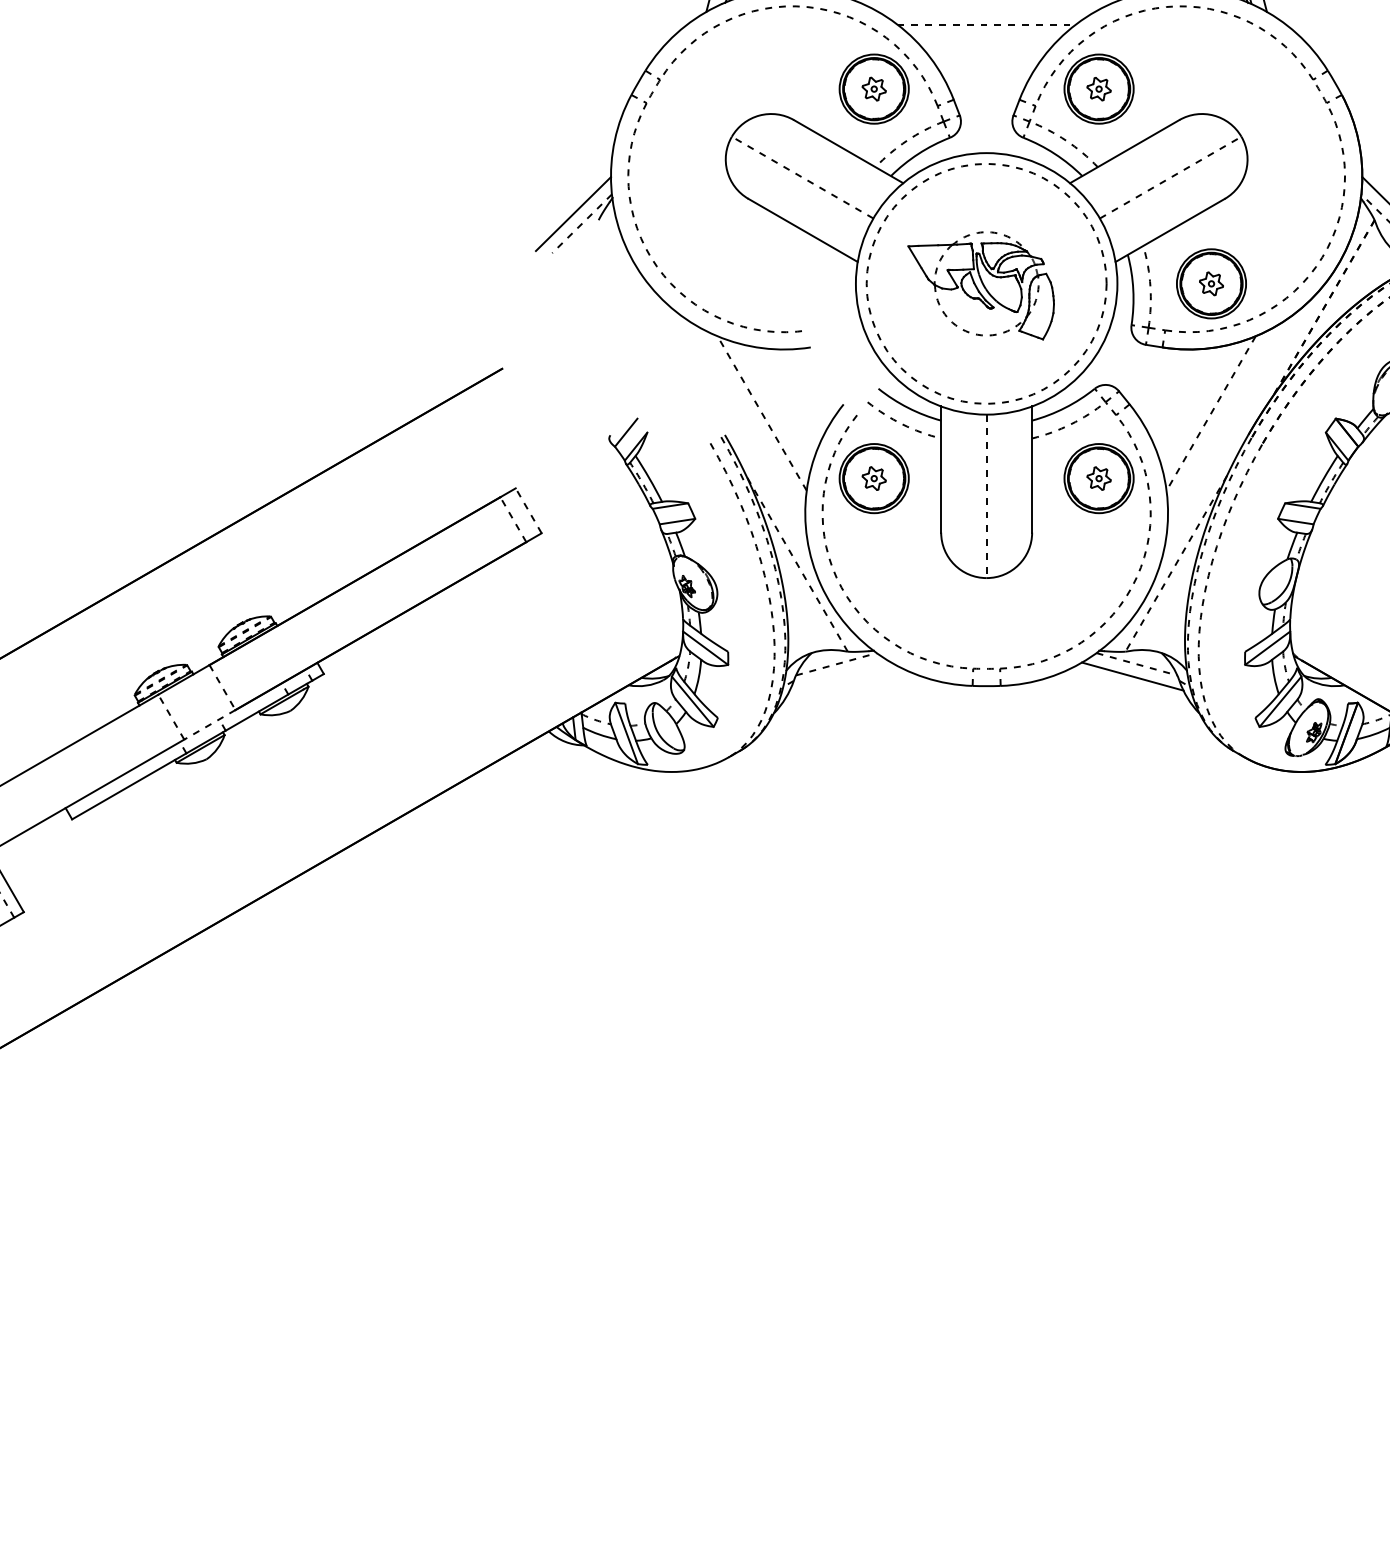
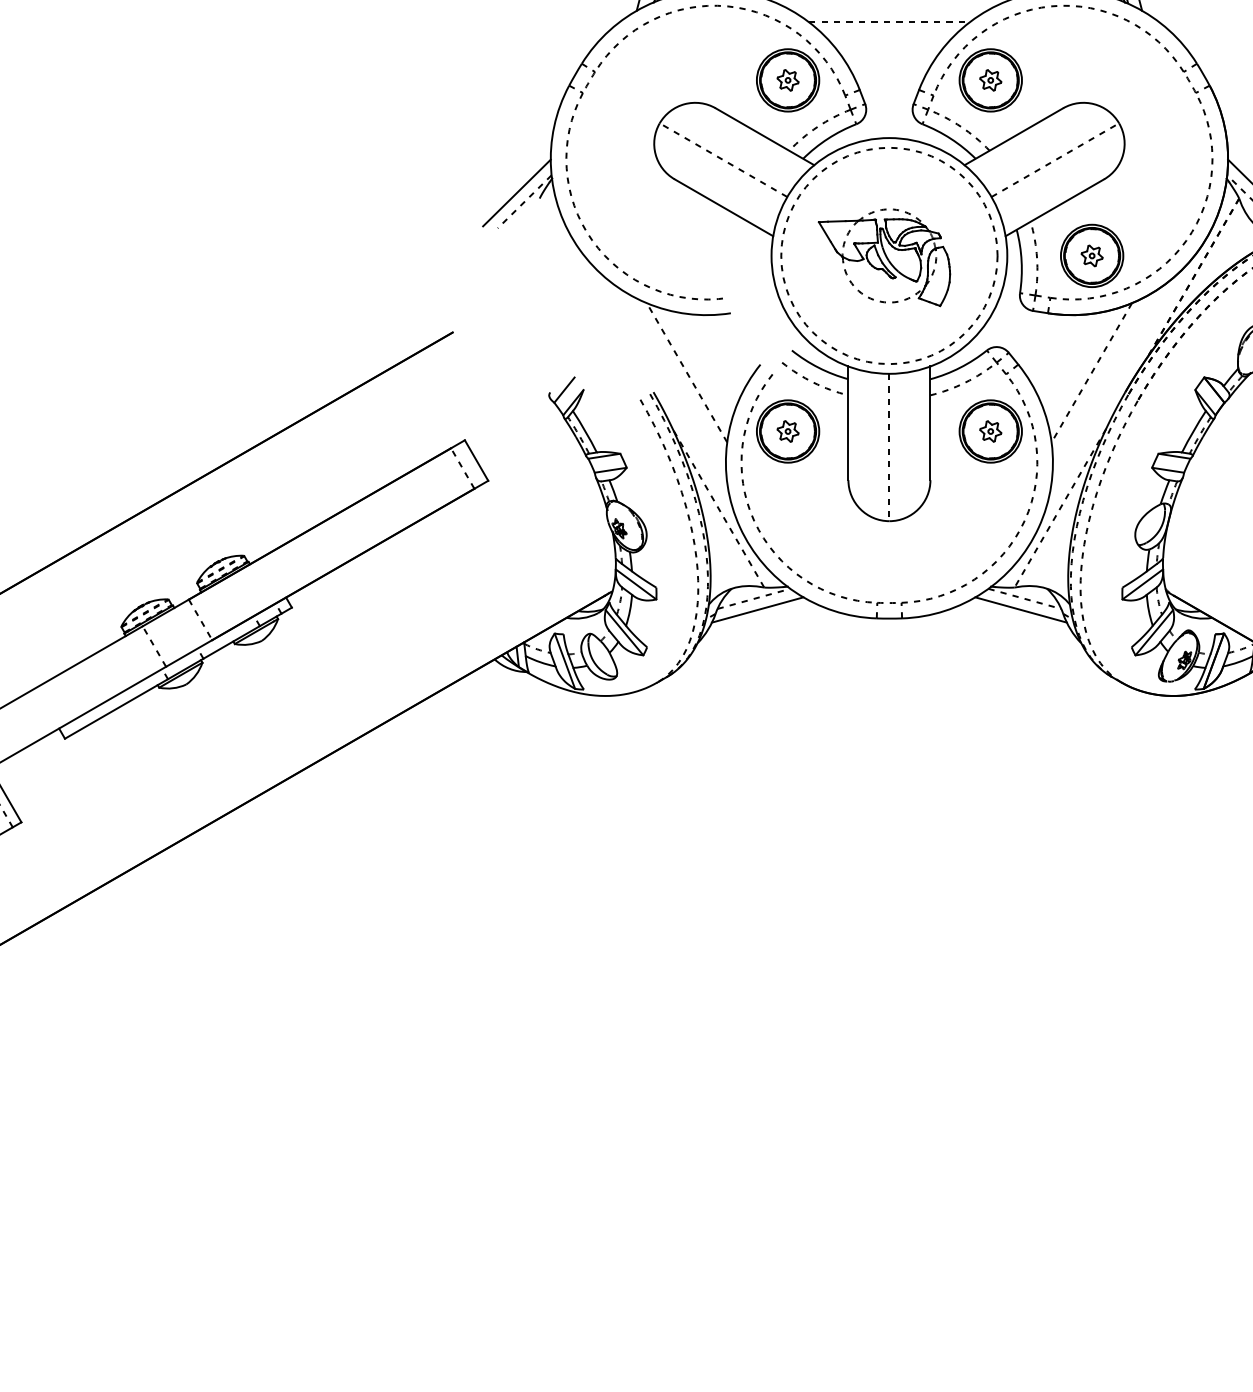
line: (528, 510) -> (476, 460), dashed -> solid
line: (840, 676) -> (757, 609), added
line: (209, 724) -> (188, 653), dashed -> solid

